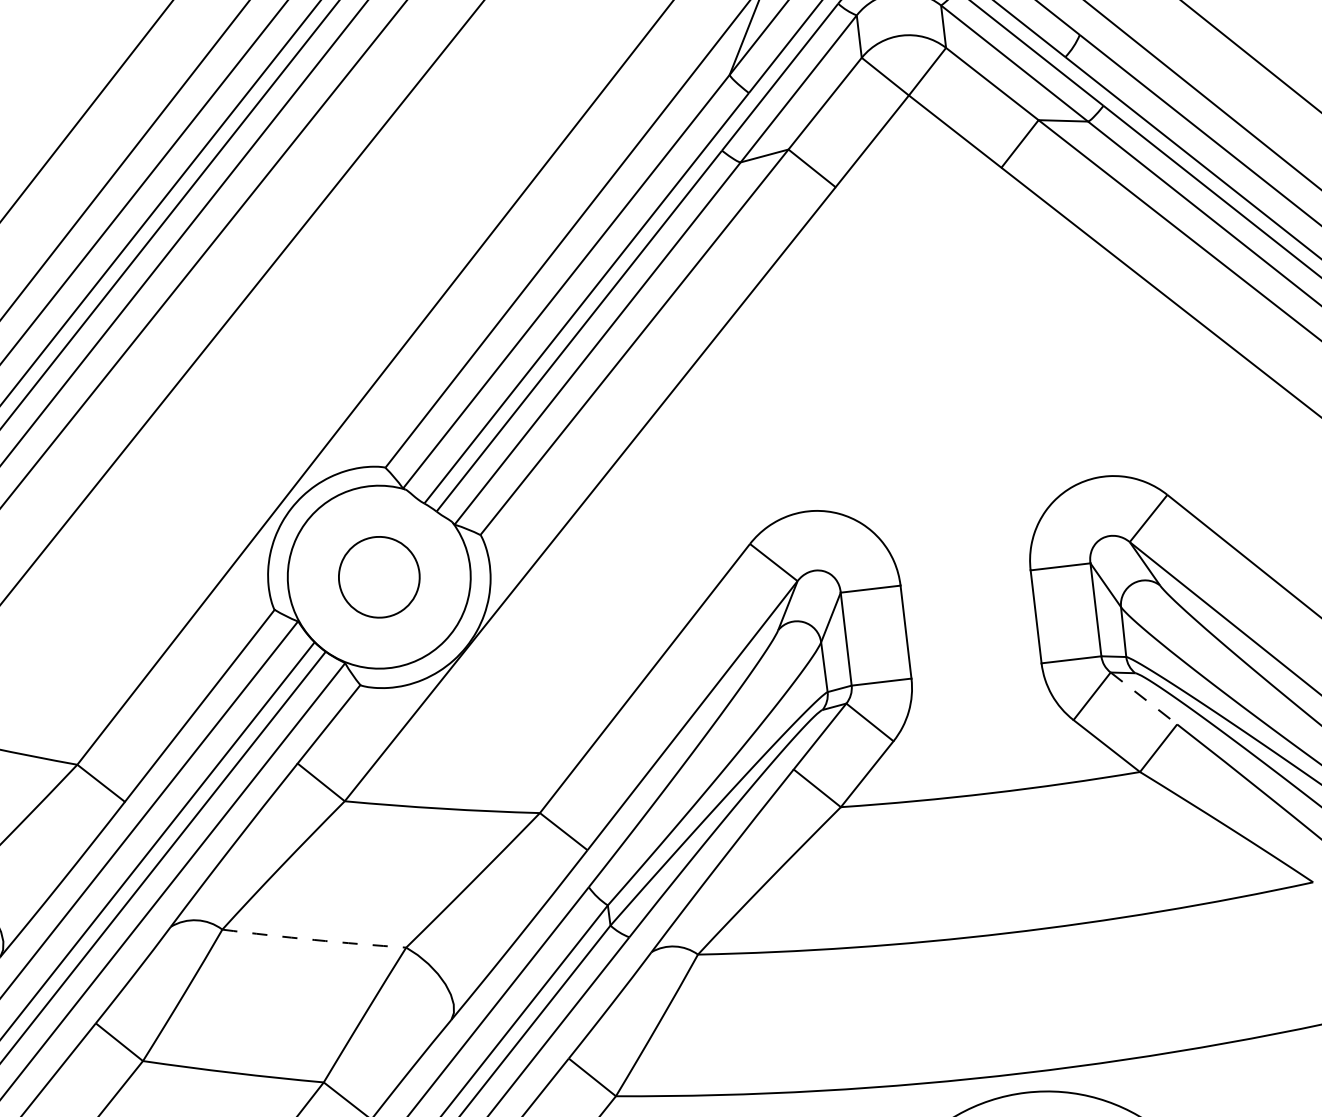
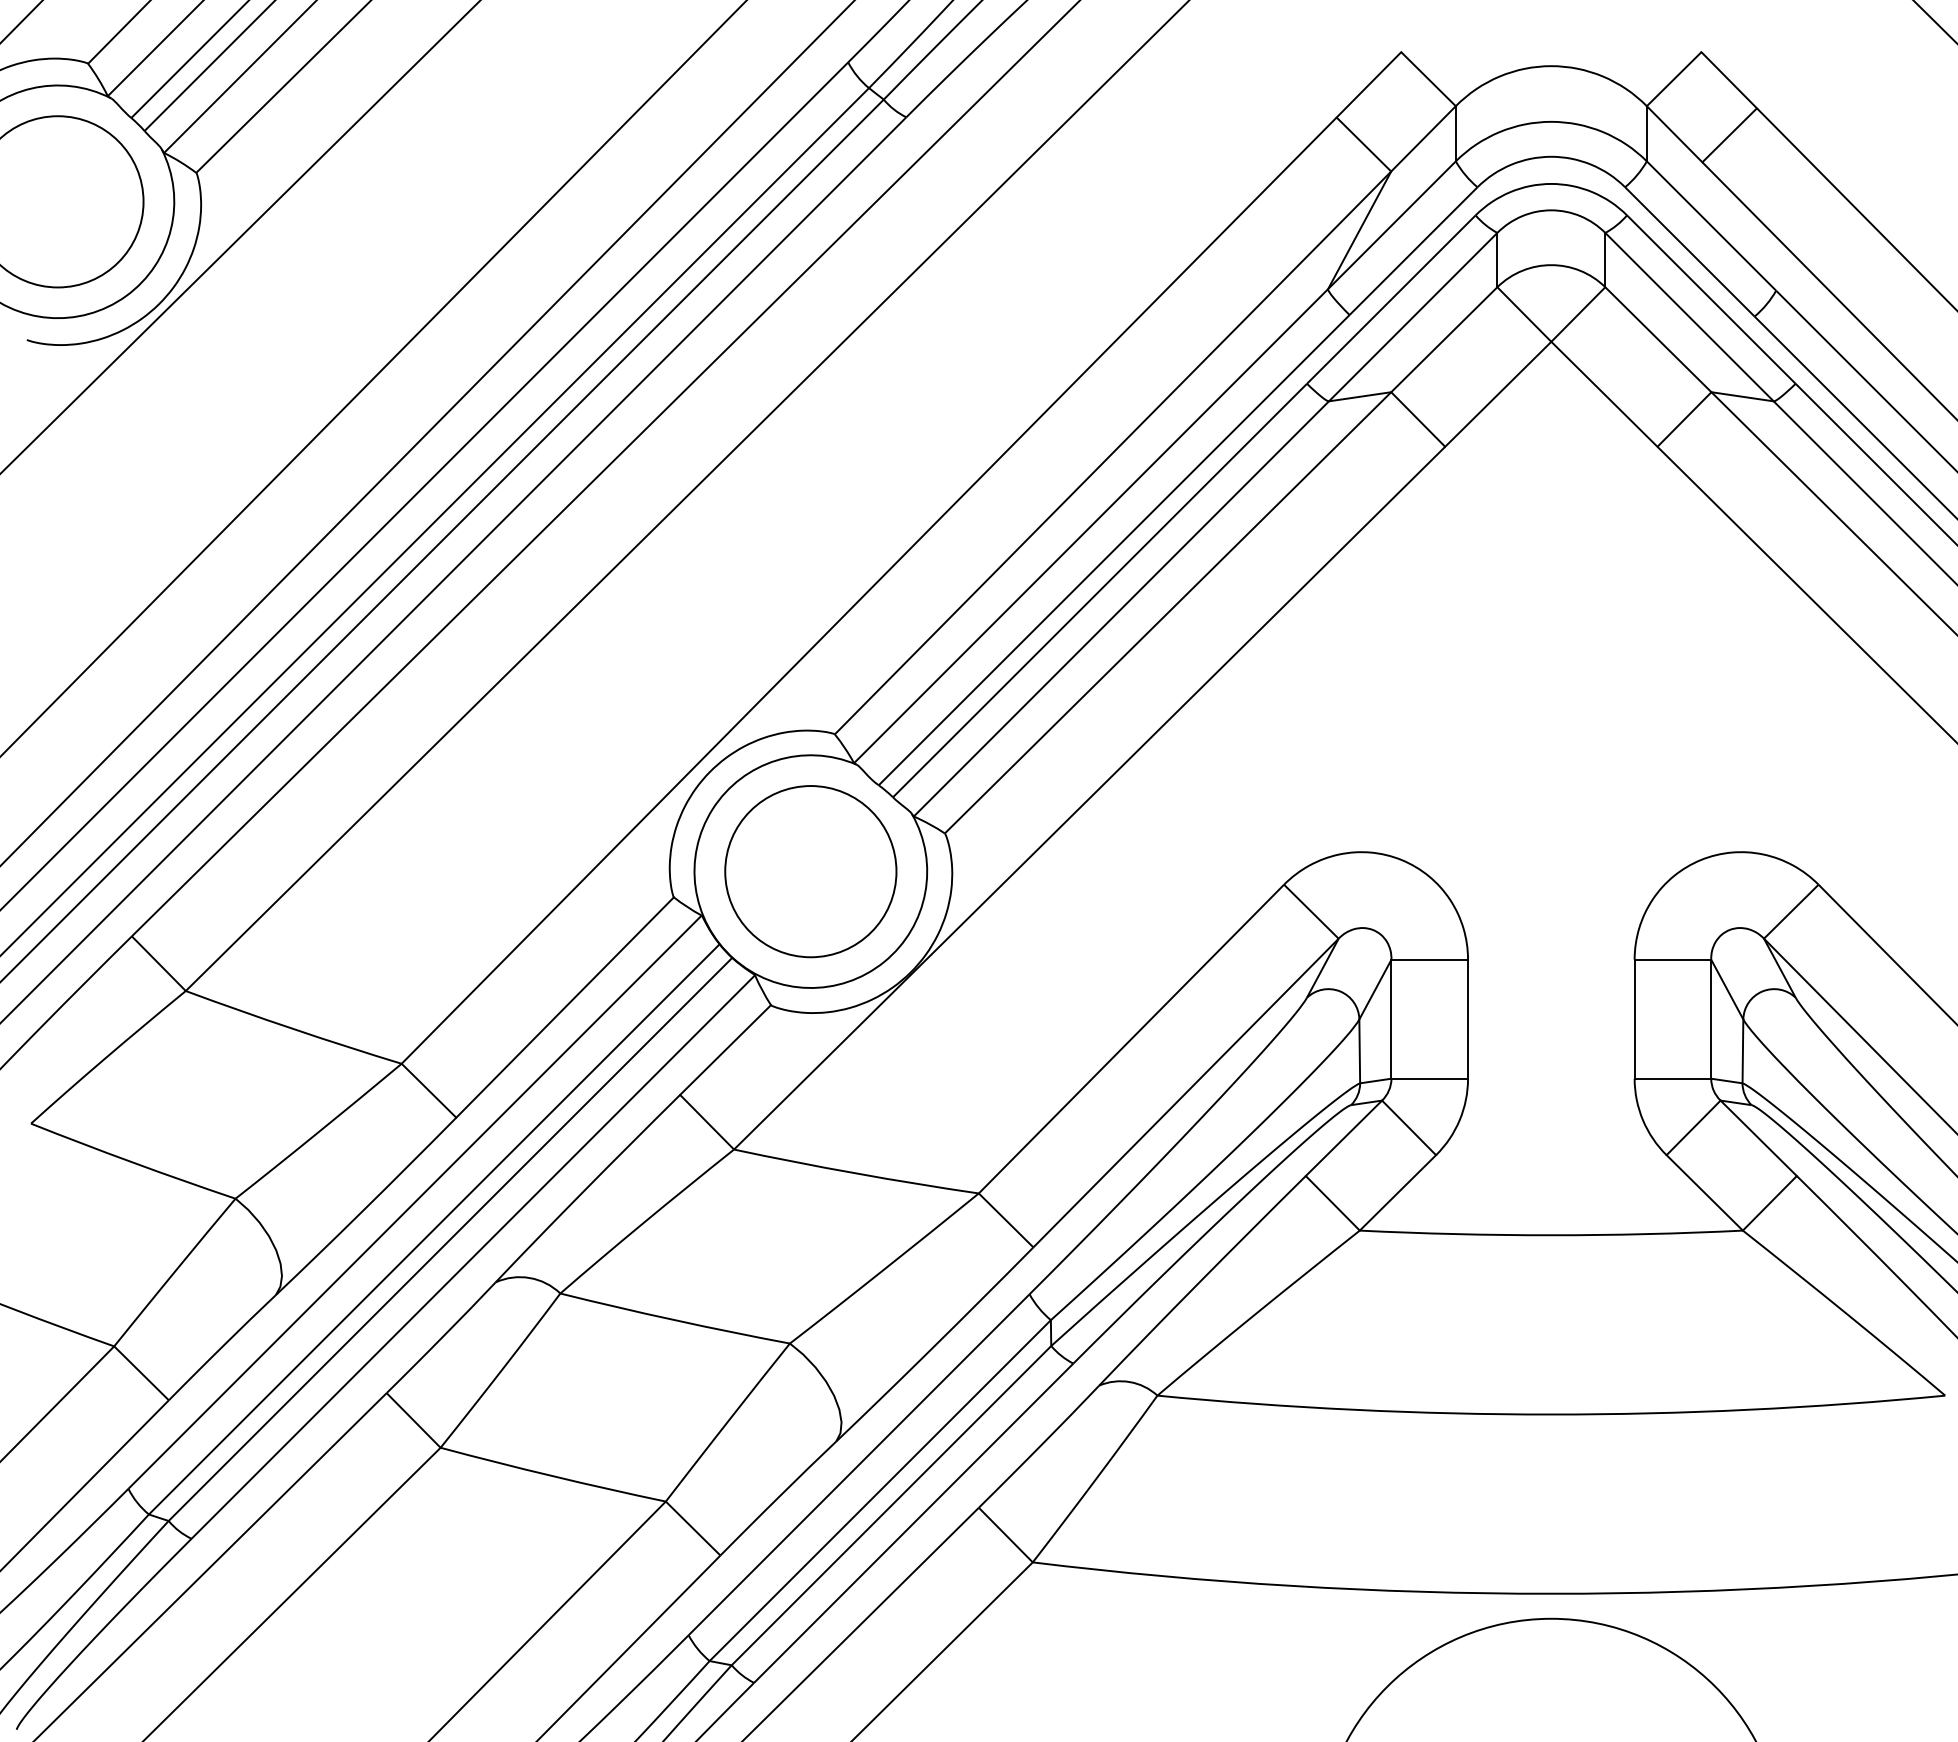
circle: (378, 577) -> (810, 871), size x1.67
line: (1143, 698) -> (1758, 1138), dashed -> solid
arc: (313, 940) -> (674, 1320), dashed -> solid

